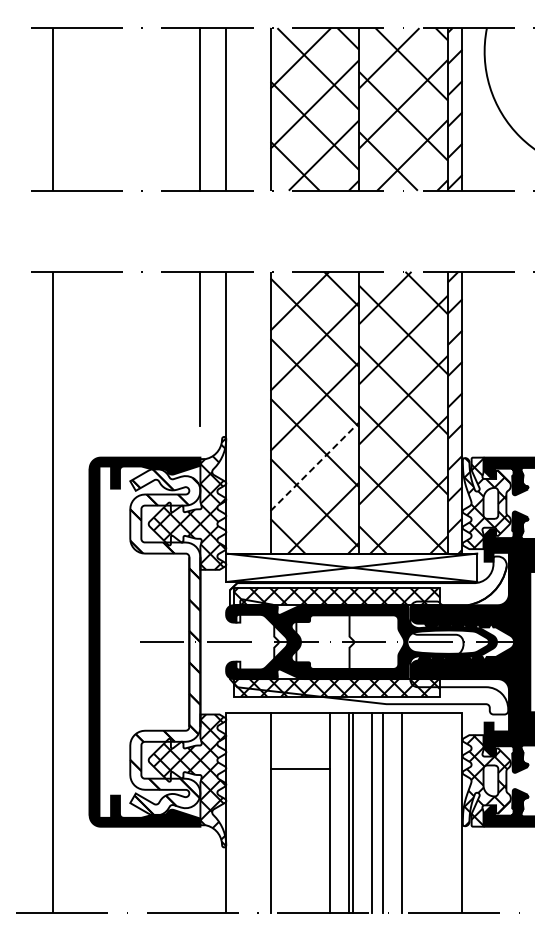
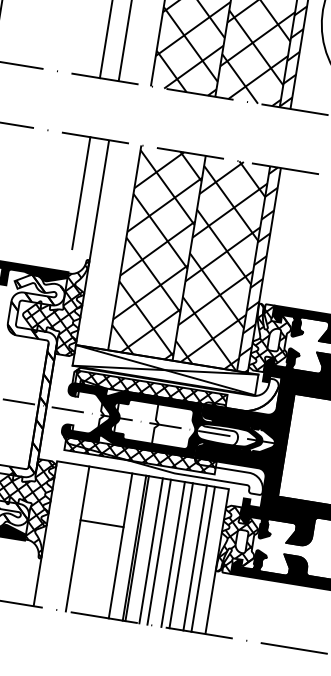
line: (314, 466) -> (150, 292), dashed -> solid
line: (299, 769) -> (101, 523), moved
line: (413, 812) -> (181, 555), added
line: (432, 812) -> (195, 557), added
line: (443, 812) -> (203, 558), added

